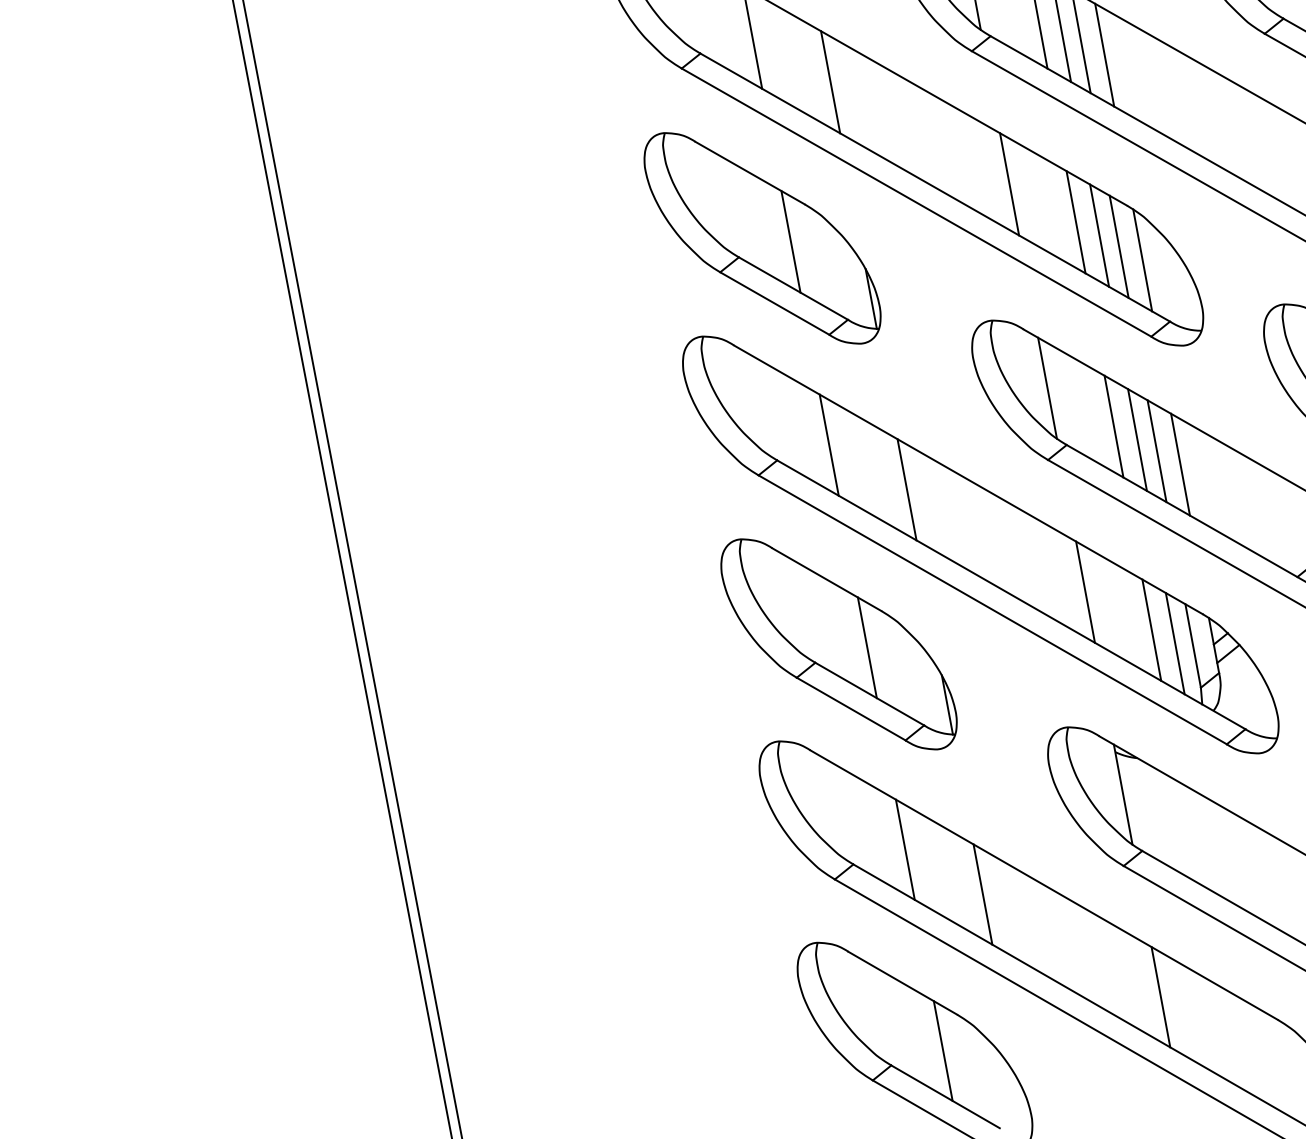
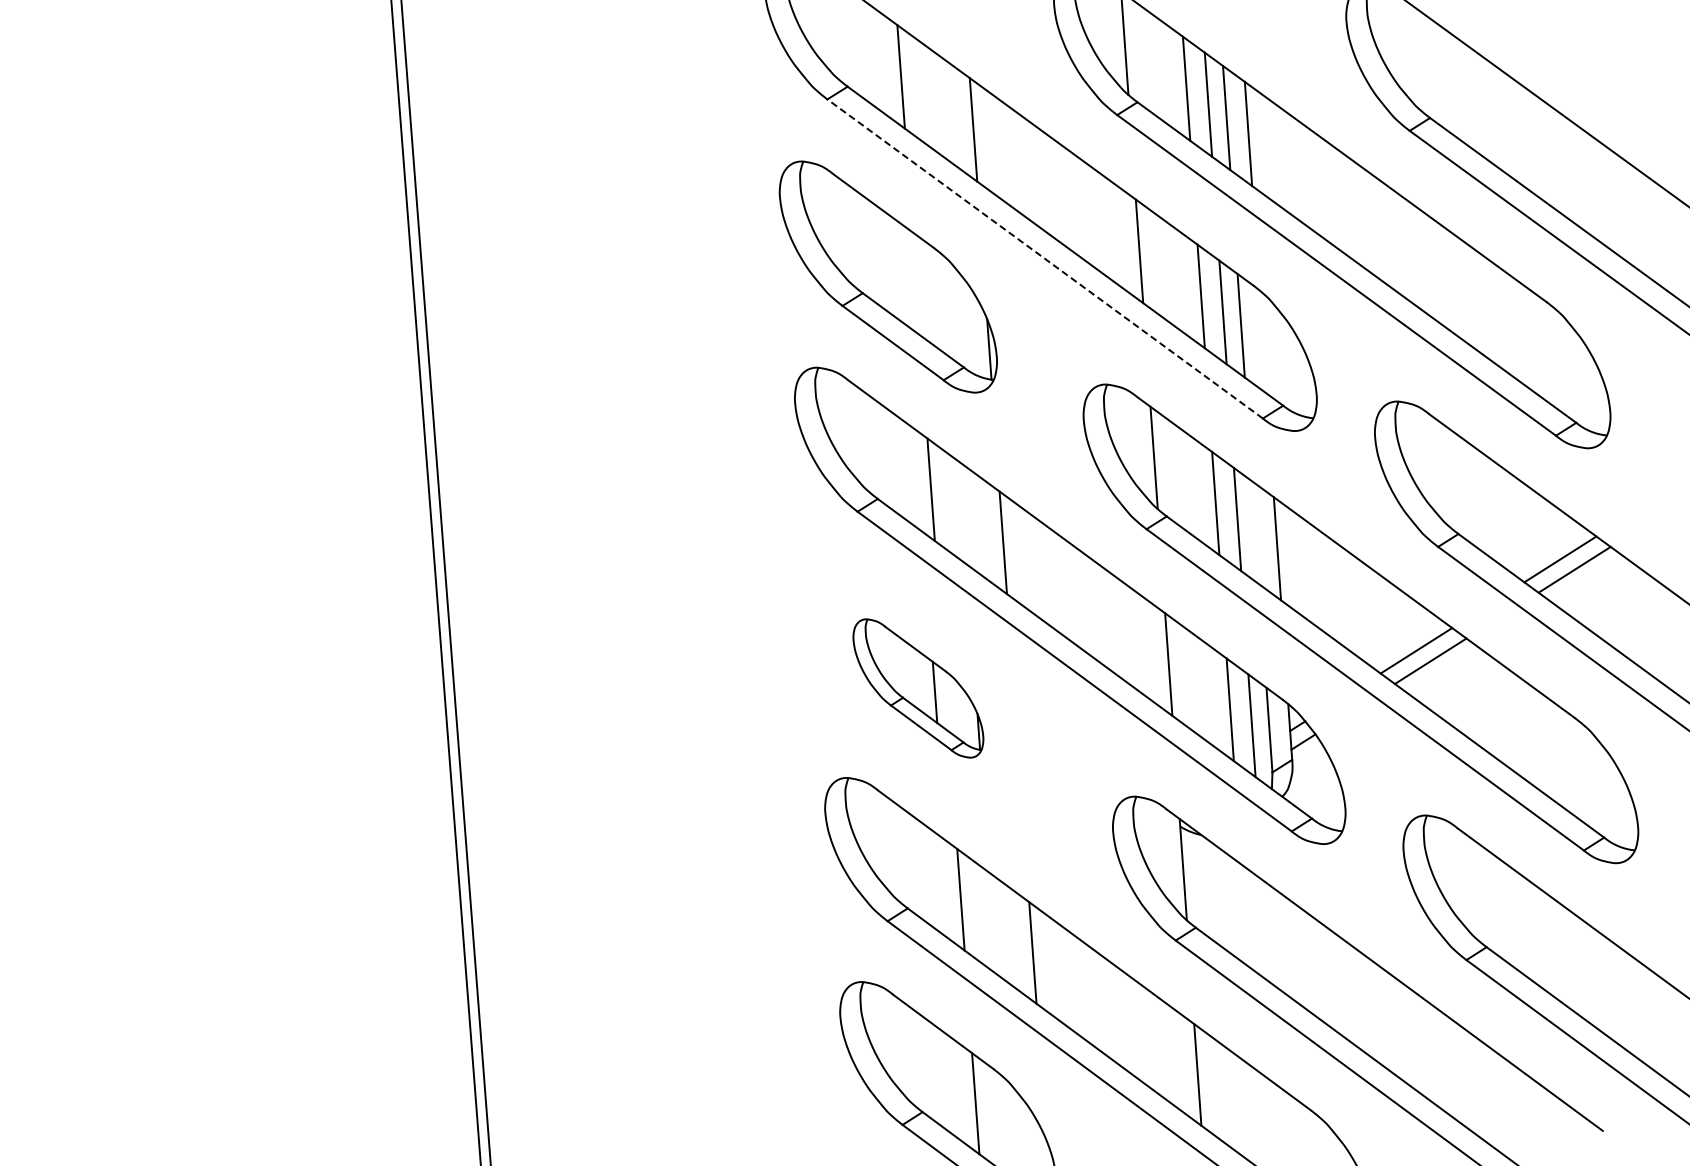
line: (916, 202) -> (1045, 258), solid -> dashed
line: (790, 241) -> (915, 283), removed
line: (1142, 260) -> (1262, 341), removed
line: (1156, 450) -> (1255, 532), removed
part: (839, 644) -> (918, 688), size x0.6

